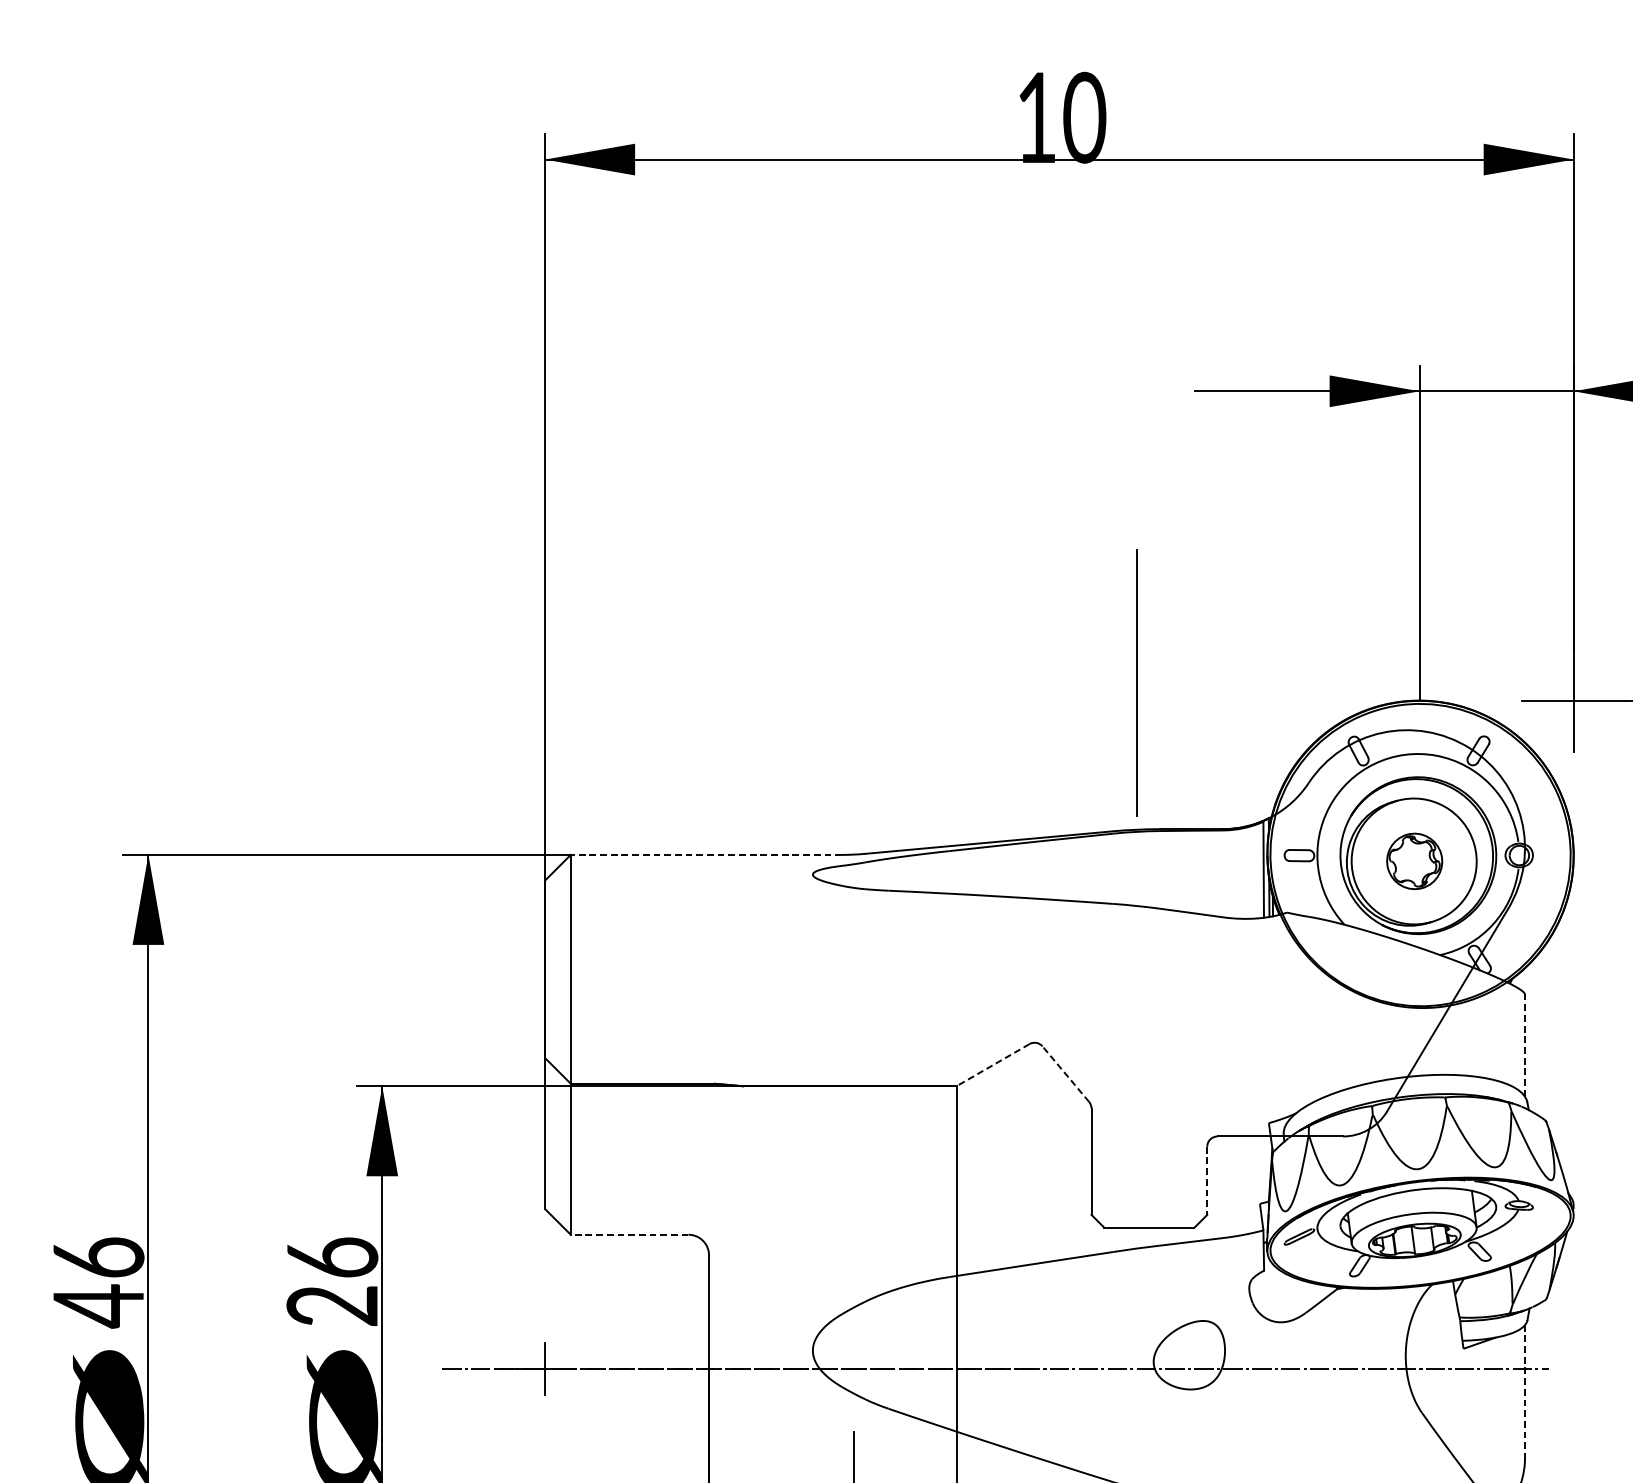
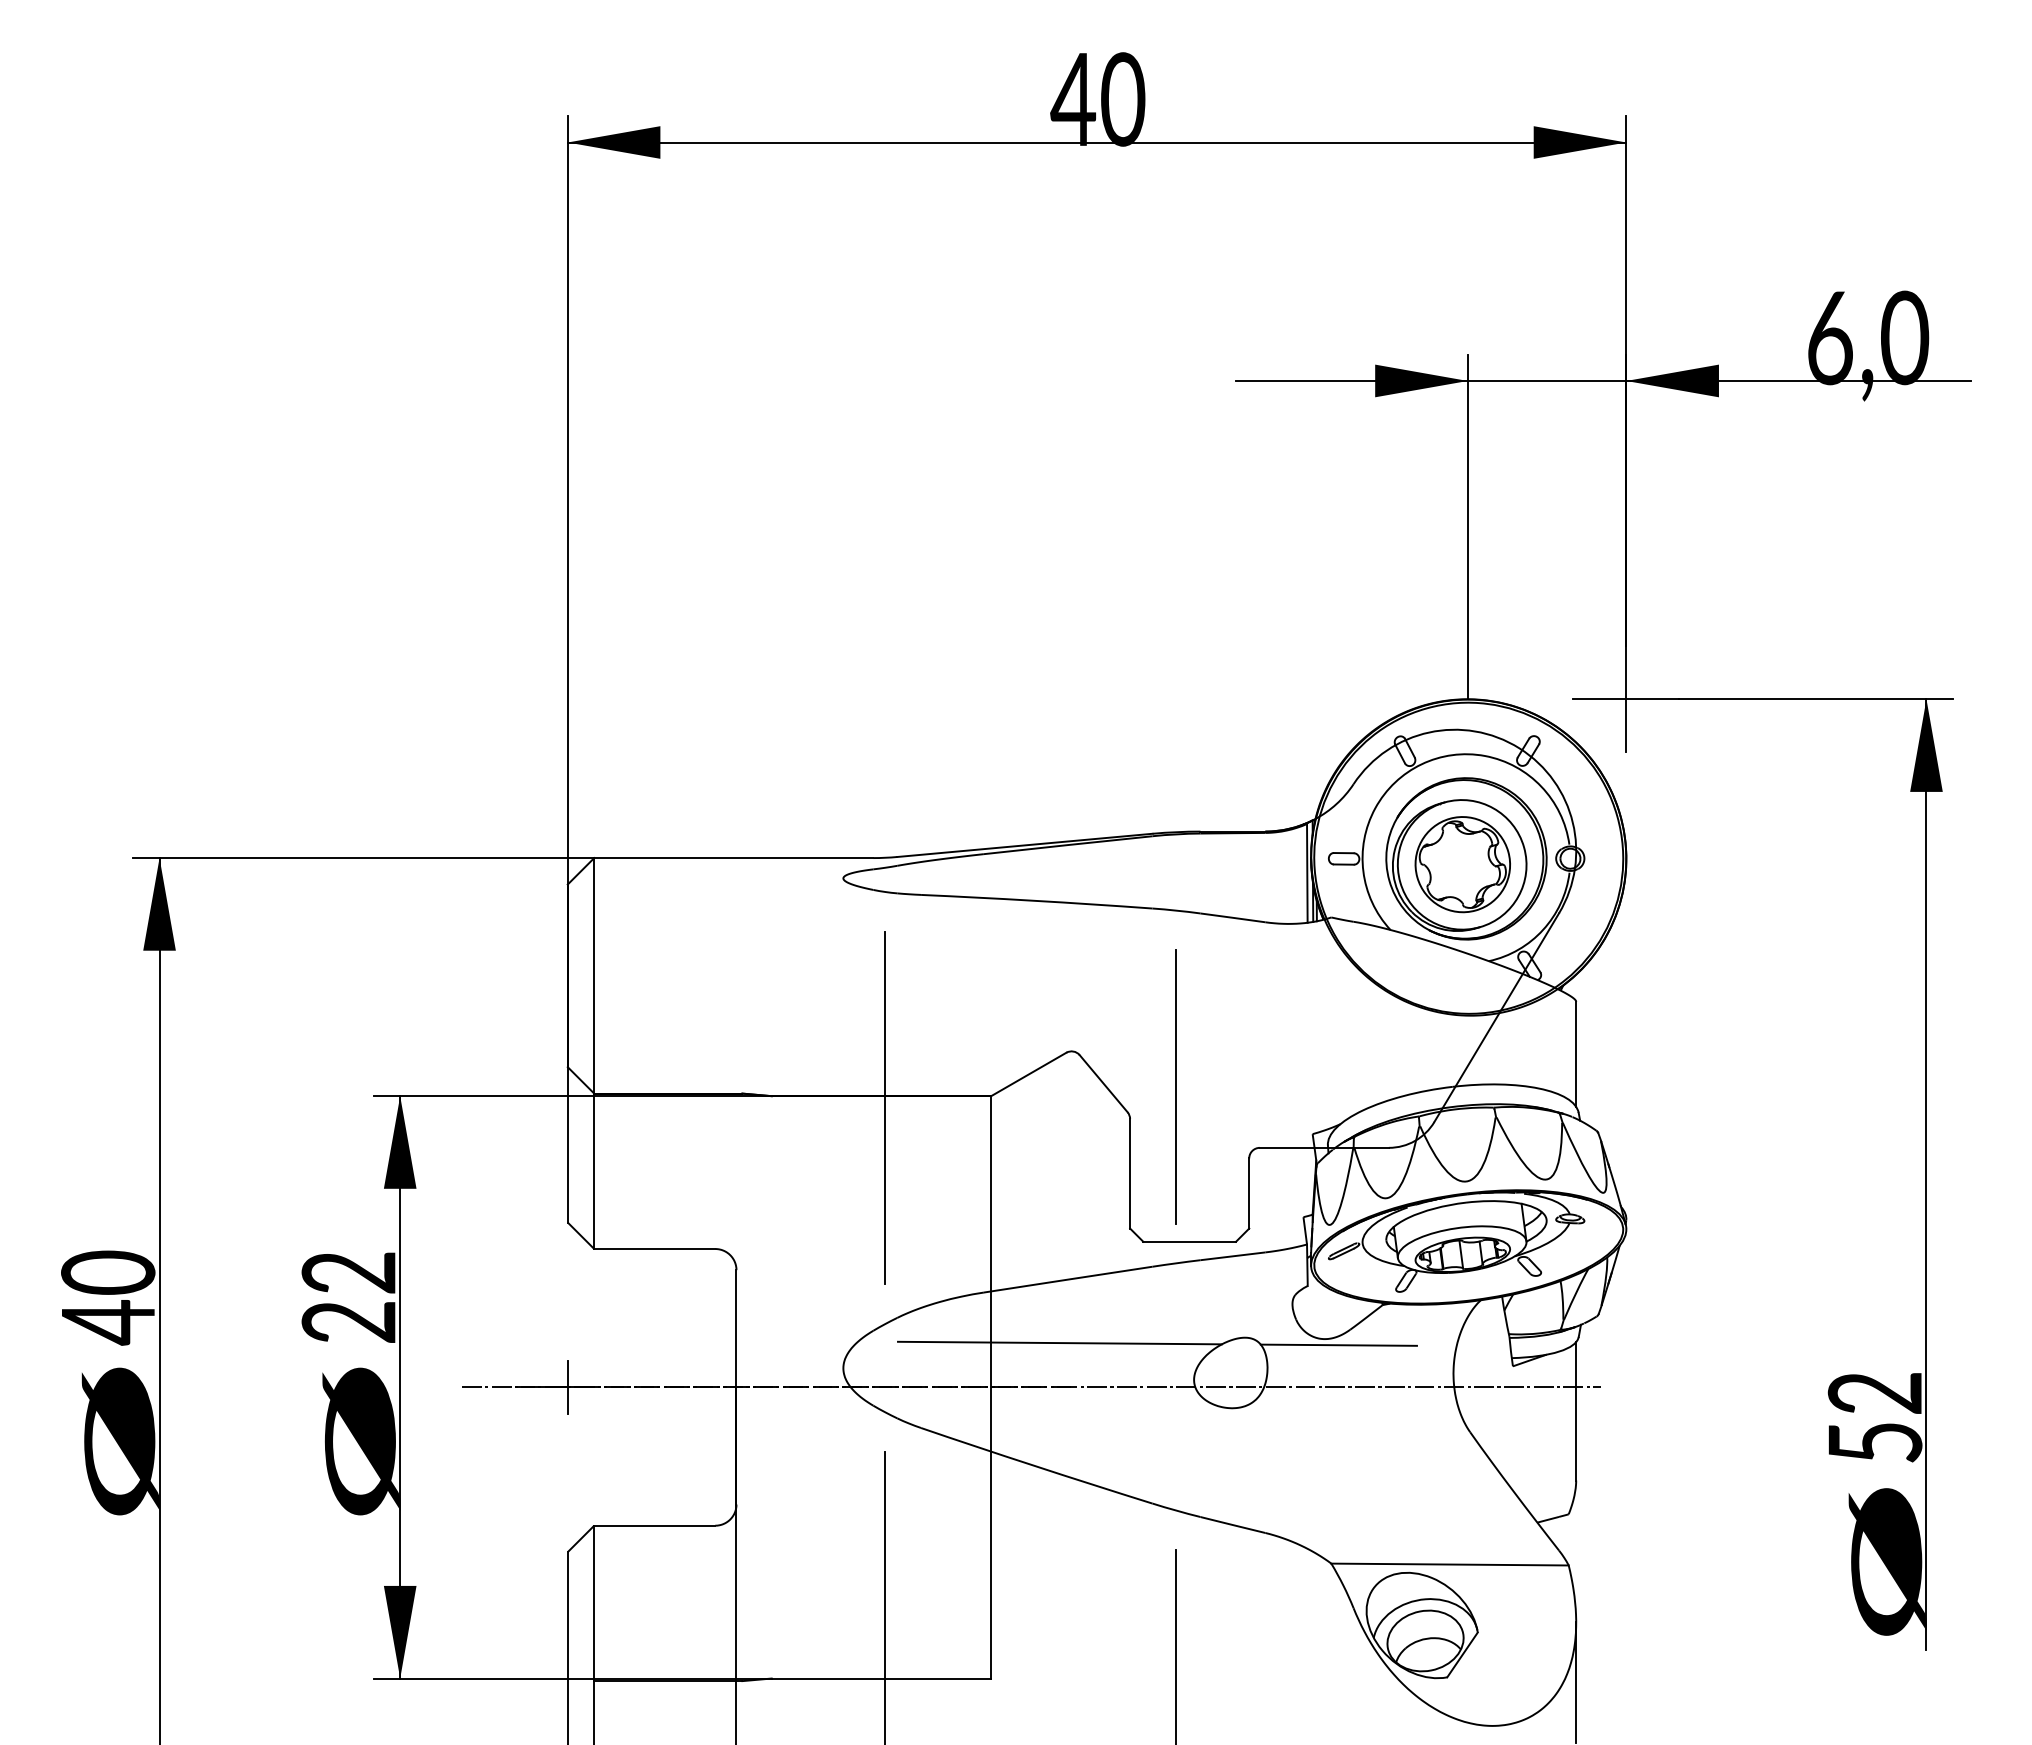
text: (1036, 117) -> (1073, 99), 10 -> 40
line: (1135, 682) -> (1175, 1086), moved
line: (706, 855) -> (733, 858), dashed -> solid
part: (1414, 861) -> (1462, 864), size x1.67
line: (1525, 1045) -> (1576, 1054), dashed -> solid
line: (992, 1065) -> (1028, 1074), dashed -> solid
line: (1065, 1073) -> (1103, 1083), dashed -> solid
line: (853, 1097) -> (885, 1107), added
line: (1207, 1181) -> (1249, 1194), dashed -> solid
line: (629, 1235) -> (654, 1249), dashed -> solid
text: (98, 1257) -> (108, 1272), 46 -> 40
text: (332, 1257) -> (348, 1272), 26 -> 22
line: (1022, 1325) -> (1059, 1342), added
line: (1294, 1327) -> (1338, 1344), added
line: (1525, 1391) -> (1576, 1410), dashed -> solid

